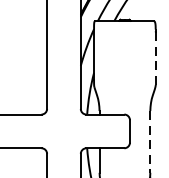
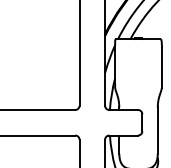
line: (155, 58) -> (161, 67), dashed -> solid
line: (149, 142) -> (157, 131), dashed -> solid

